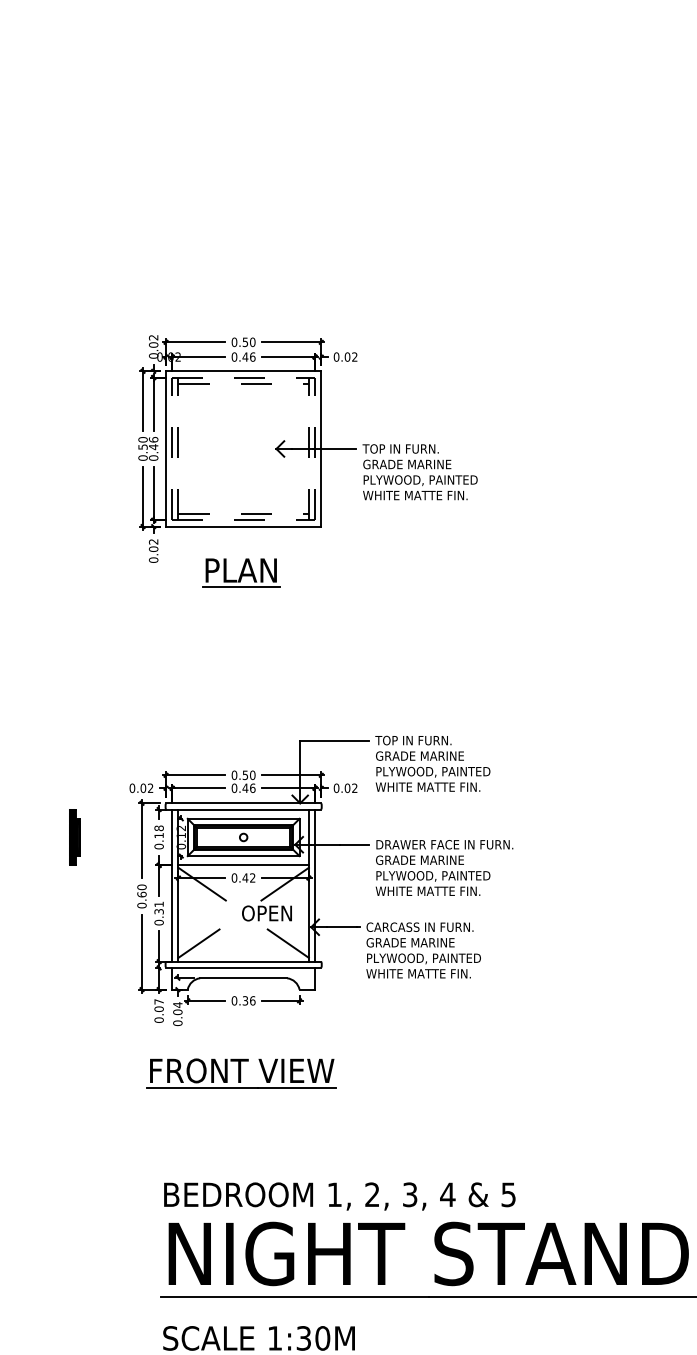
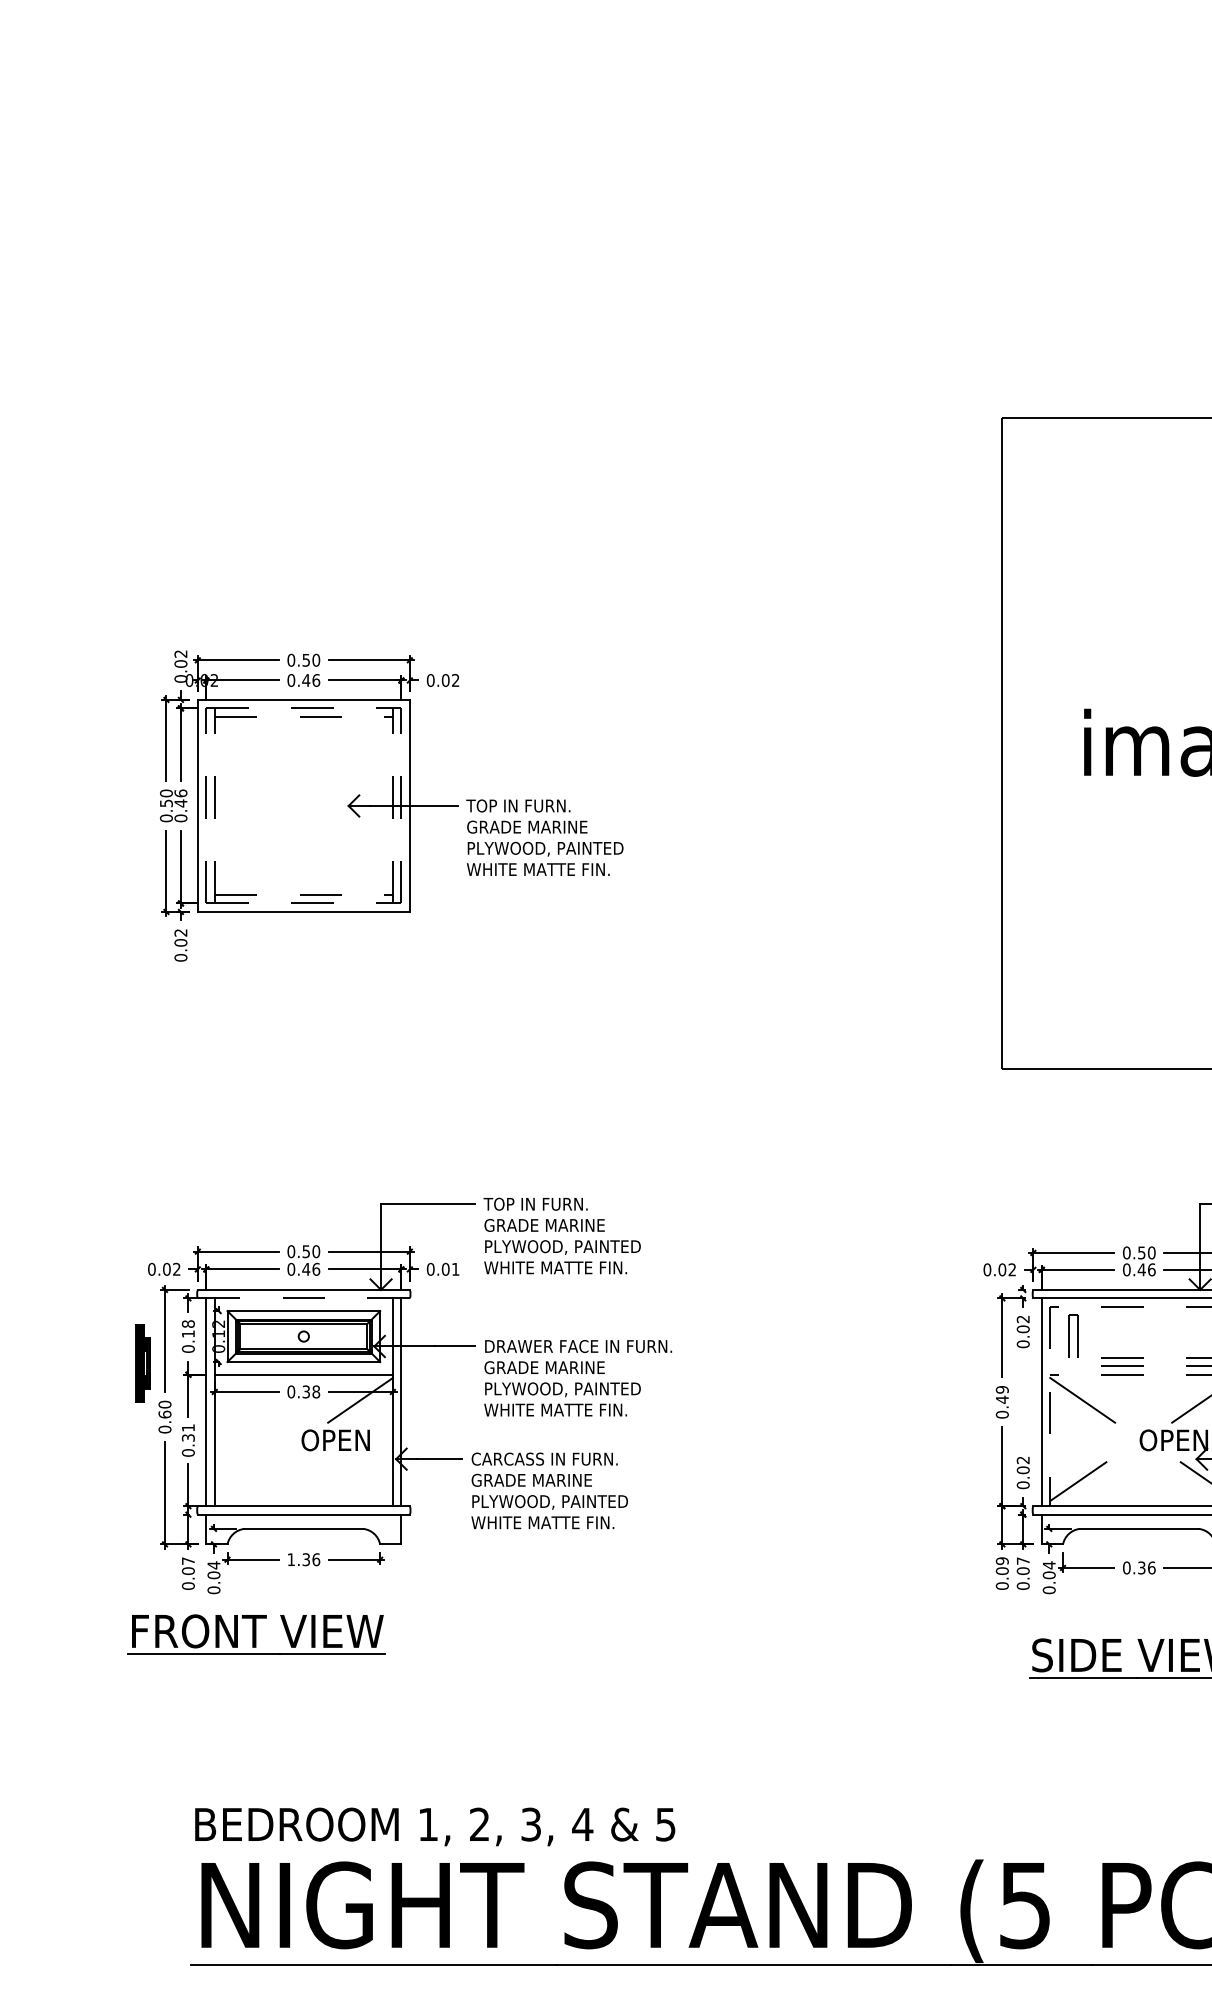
part: (241, 573) -> (300, 975), removed
text: (354, 787) -> (455, 1268), 0.02 -> 0.01
line: (243, 809) -> (303, 1298), solid -> dashed
part: (74, 837) -> (142, 1363), moved
text: (249, 877) -> (311, 1391), 0.42 -> 0.38
line: (201, 884) -> (246, 1400), removed
line: (198, 943) -> (242, 1481), removed
line: (288, 943) -> (364, 1481), removed
text: (234, 1000) -> (291, 1559), 0.36 -> 1.36
part: (241, 1073) -> (256, 1634), moved

